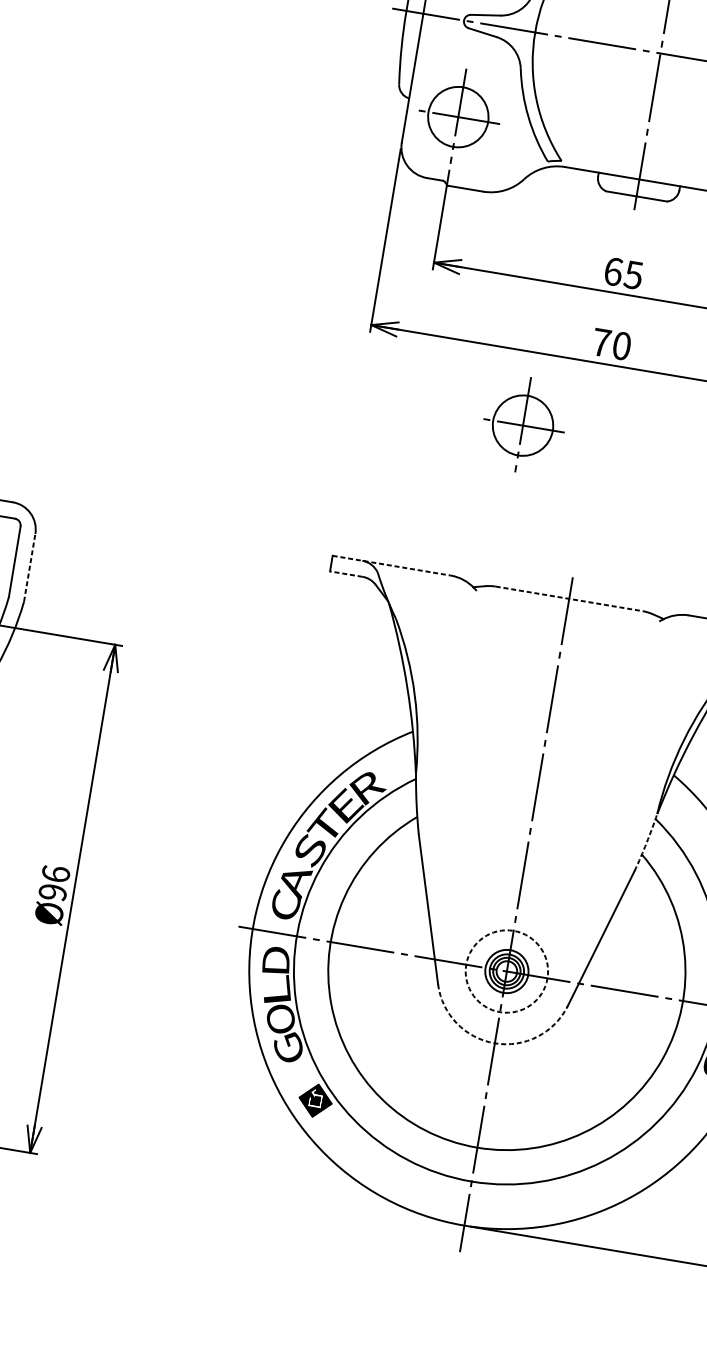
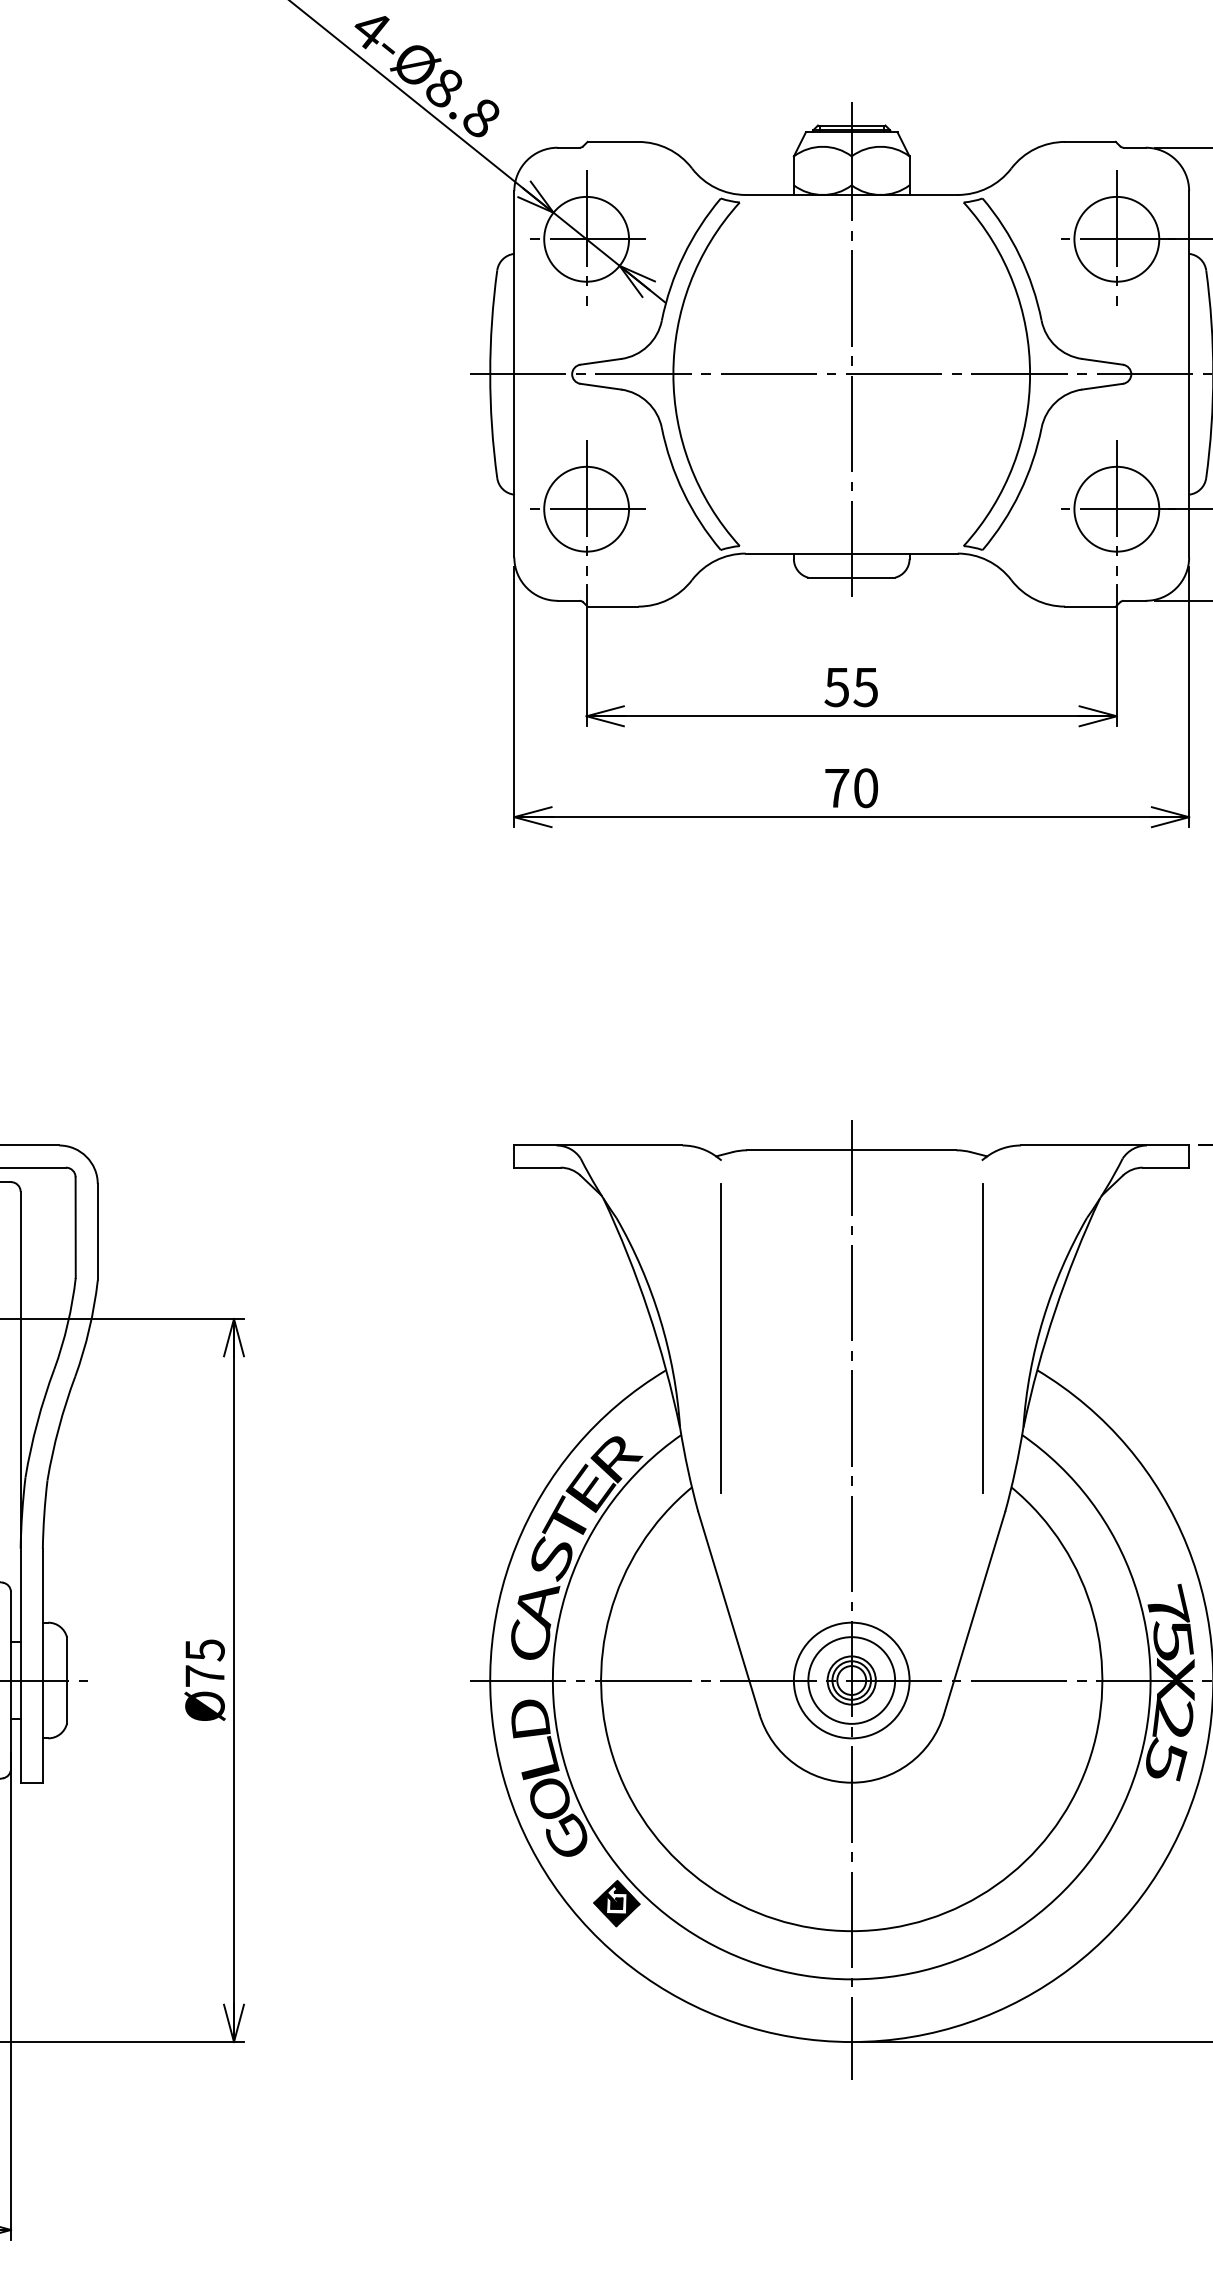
text: (612, 271) -> (836, 687), 65 -> 55
part: (523, 424) -> (748, 919), removed
line: (391, 565) -> (598, 1145), dashed -> solid
line: (29, 567) -> (97, 1231), dashed -> solid
line: (345, 573) -> (536, 1167), dashed -> solid
line: (569, 598) -> (851, 1150), dashed -> solid
line: (454, 715) -> (720, 1338), added
line: (639, 746) -> (982, 1338), added
arc: (646, 843) -> (1015, 1470), dashed -> solid
text: (54, 882) -> (204, 1662), Ø96 -> Ø75
circle: (506, 971) -> (851, 1680), dashed -> solid
circle: (506, 971) -> (851, 1680), size x1.43
arc: (494, 1043) -> (851, 1782), dashed -> solid

